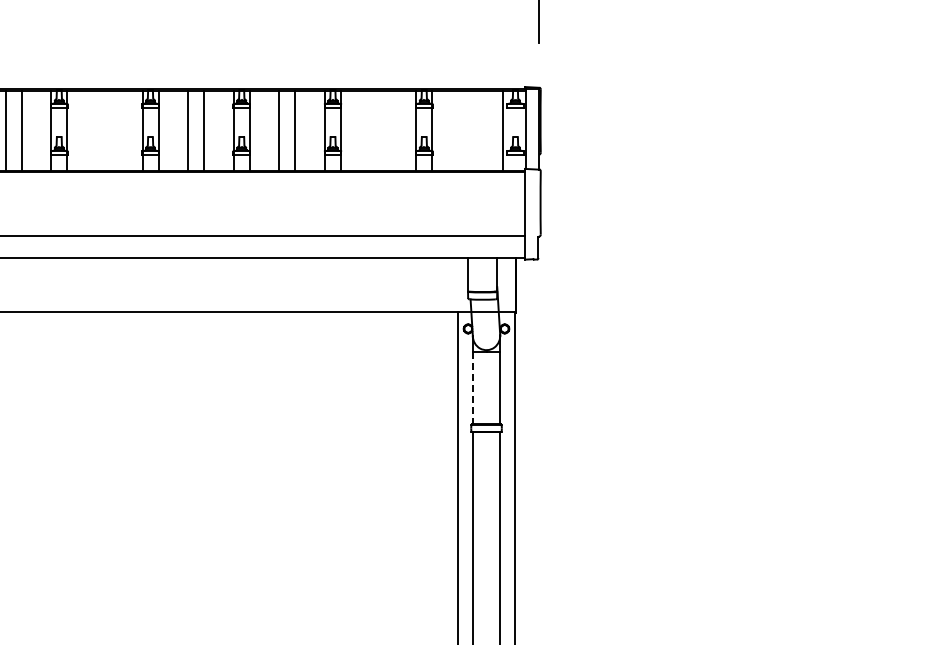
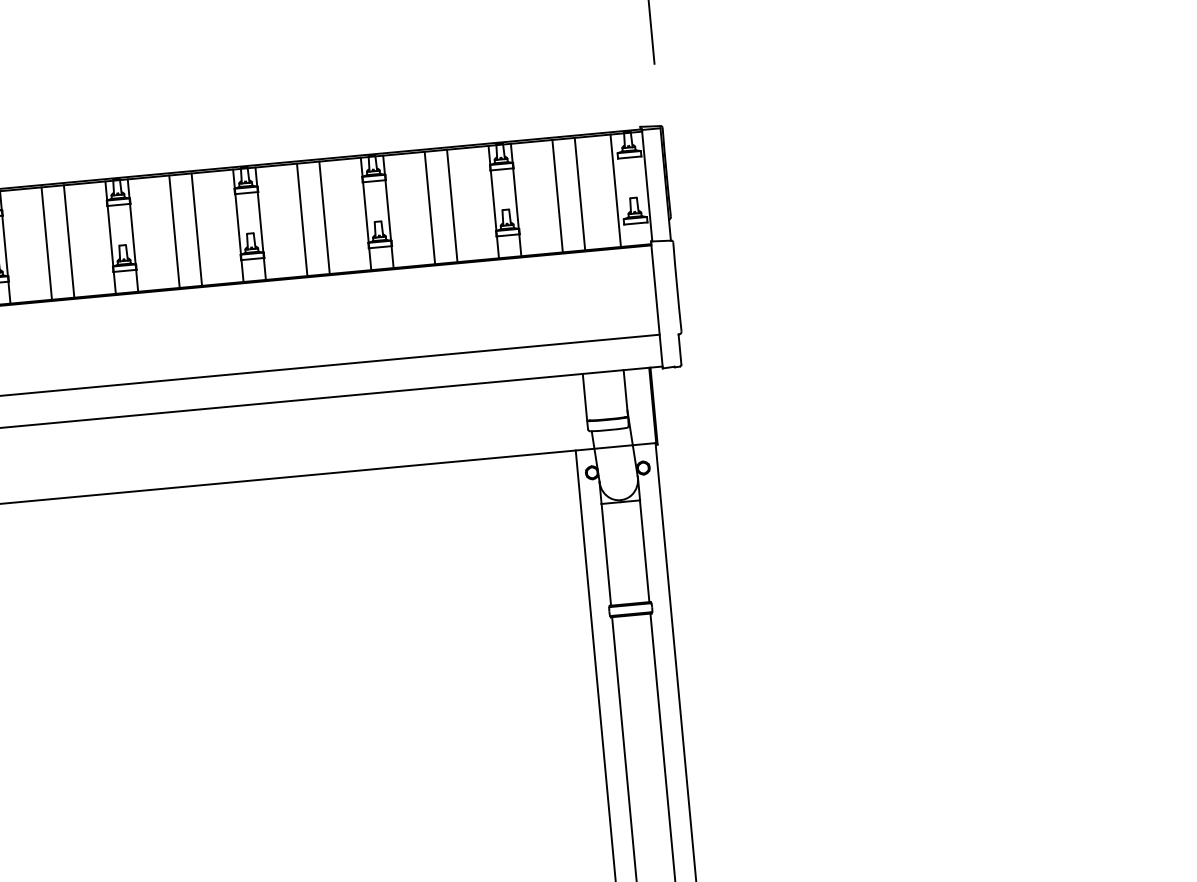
line: (96, 130) -> (46, 243), added
line: (112, 130) -> (68, 241), added
line: (370, 130) -> (429, 207), added
line: (386, 130) -> (452, 205), added
line: (461, 130) -> (557, 195), added
line: (477, 130) -> (579, 193), added
line: (472, 388) -> (605, 555), dashed -> solid

